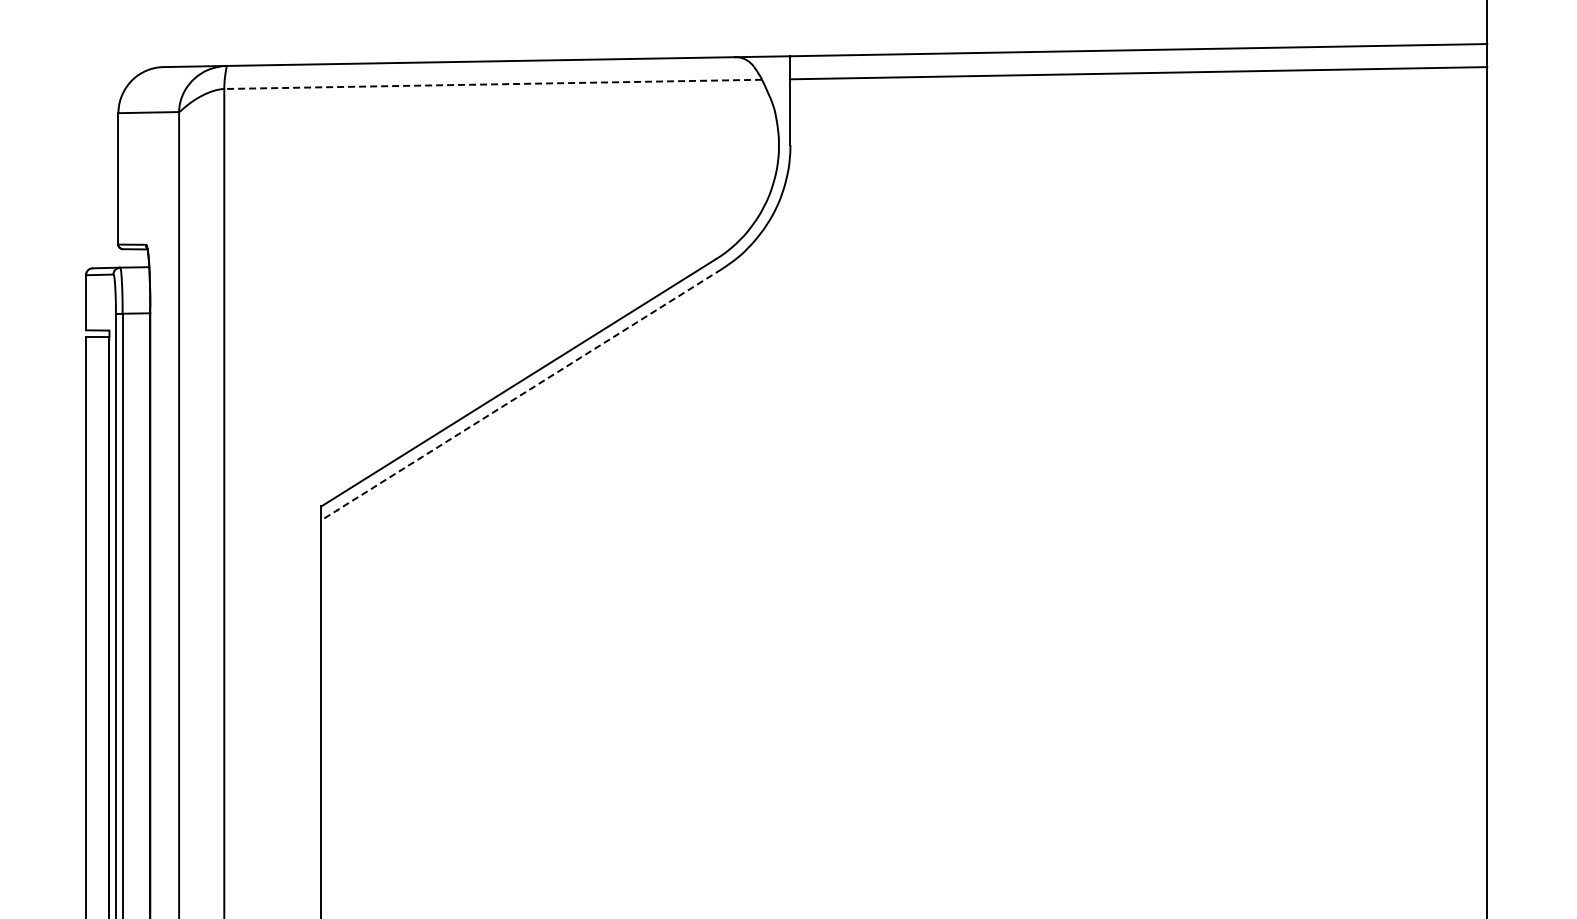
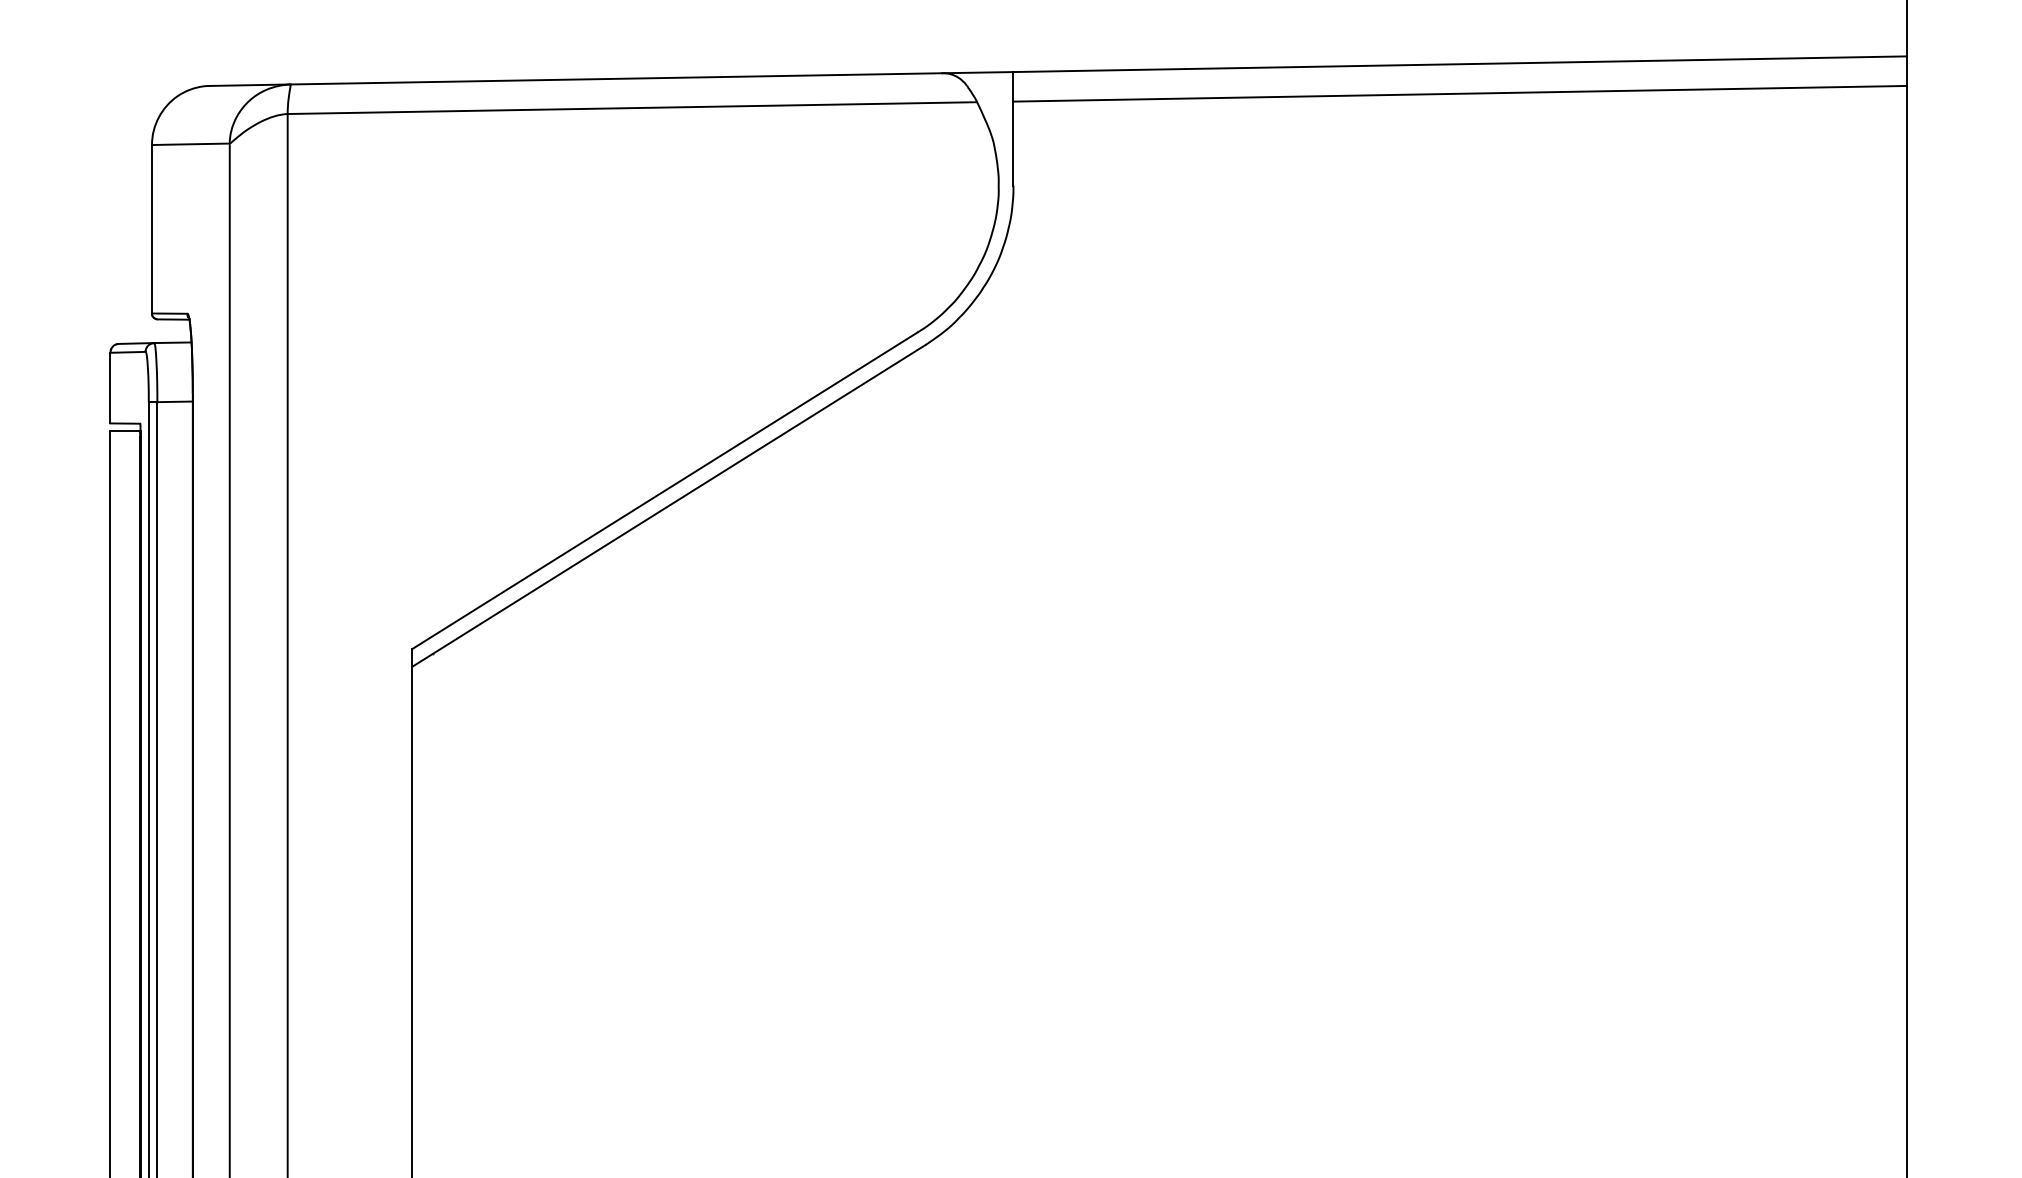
line: (493, 84) -> (632, 108), dashed -> solid
line: (521, 395) -> (668, 506), dashed -> solid

